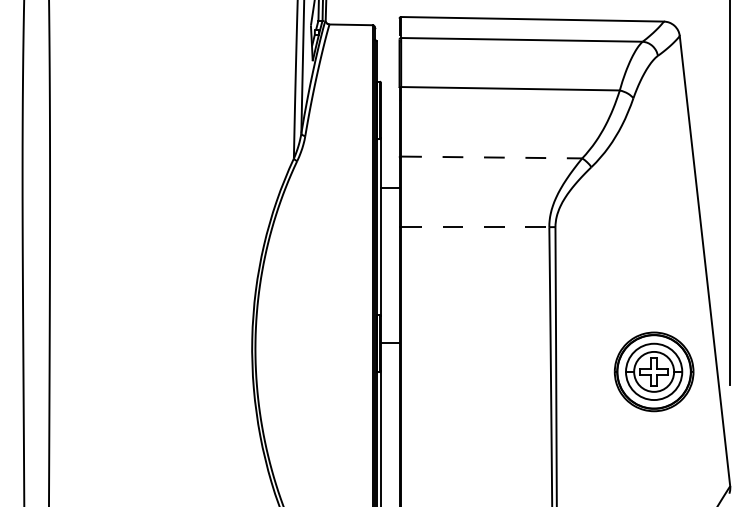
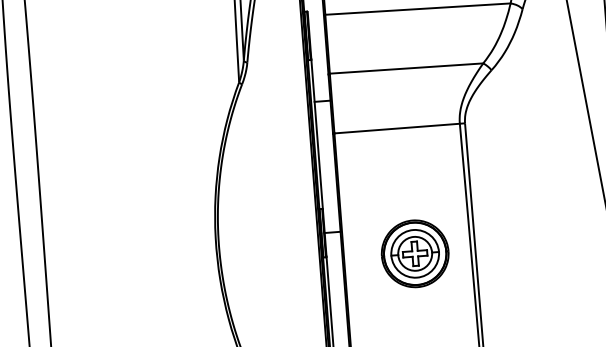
line: (491, 157) -> (406, 68), dashed -> solid
line: (475, 227) -> (397, 128), dashed -> solid
part: (653, 371) -> (414, 253), moved

